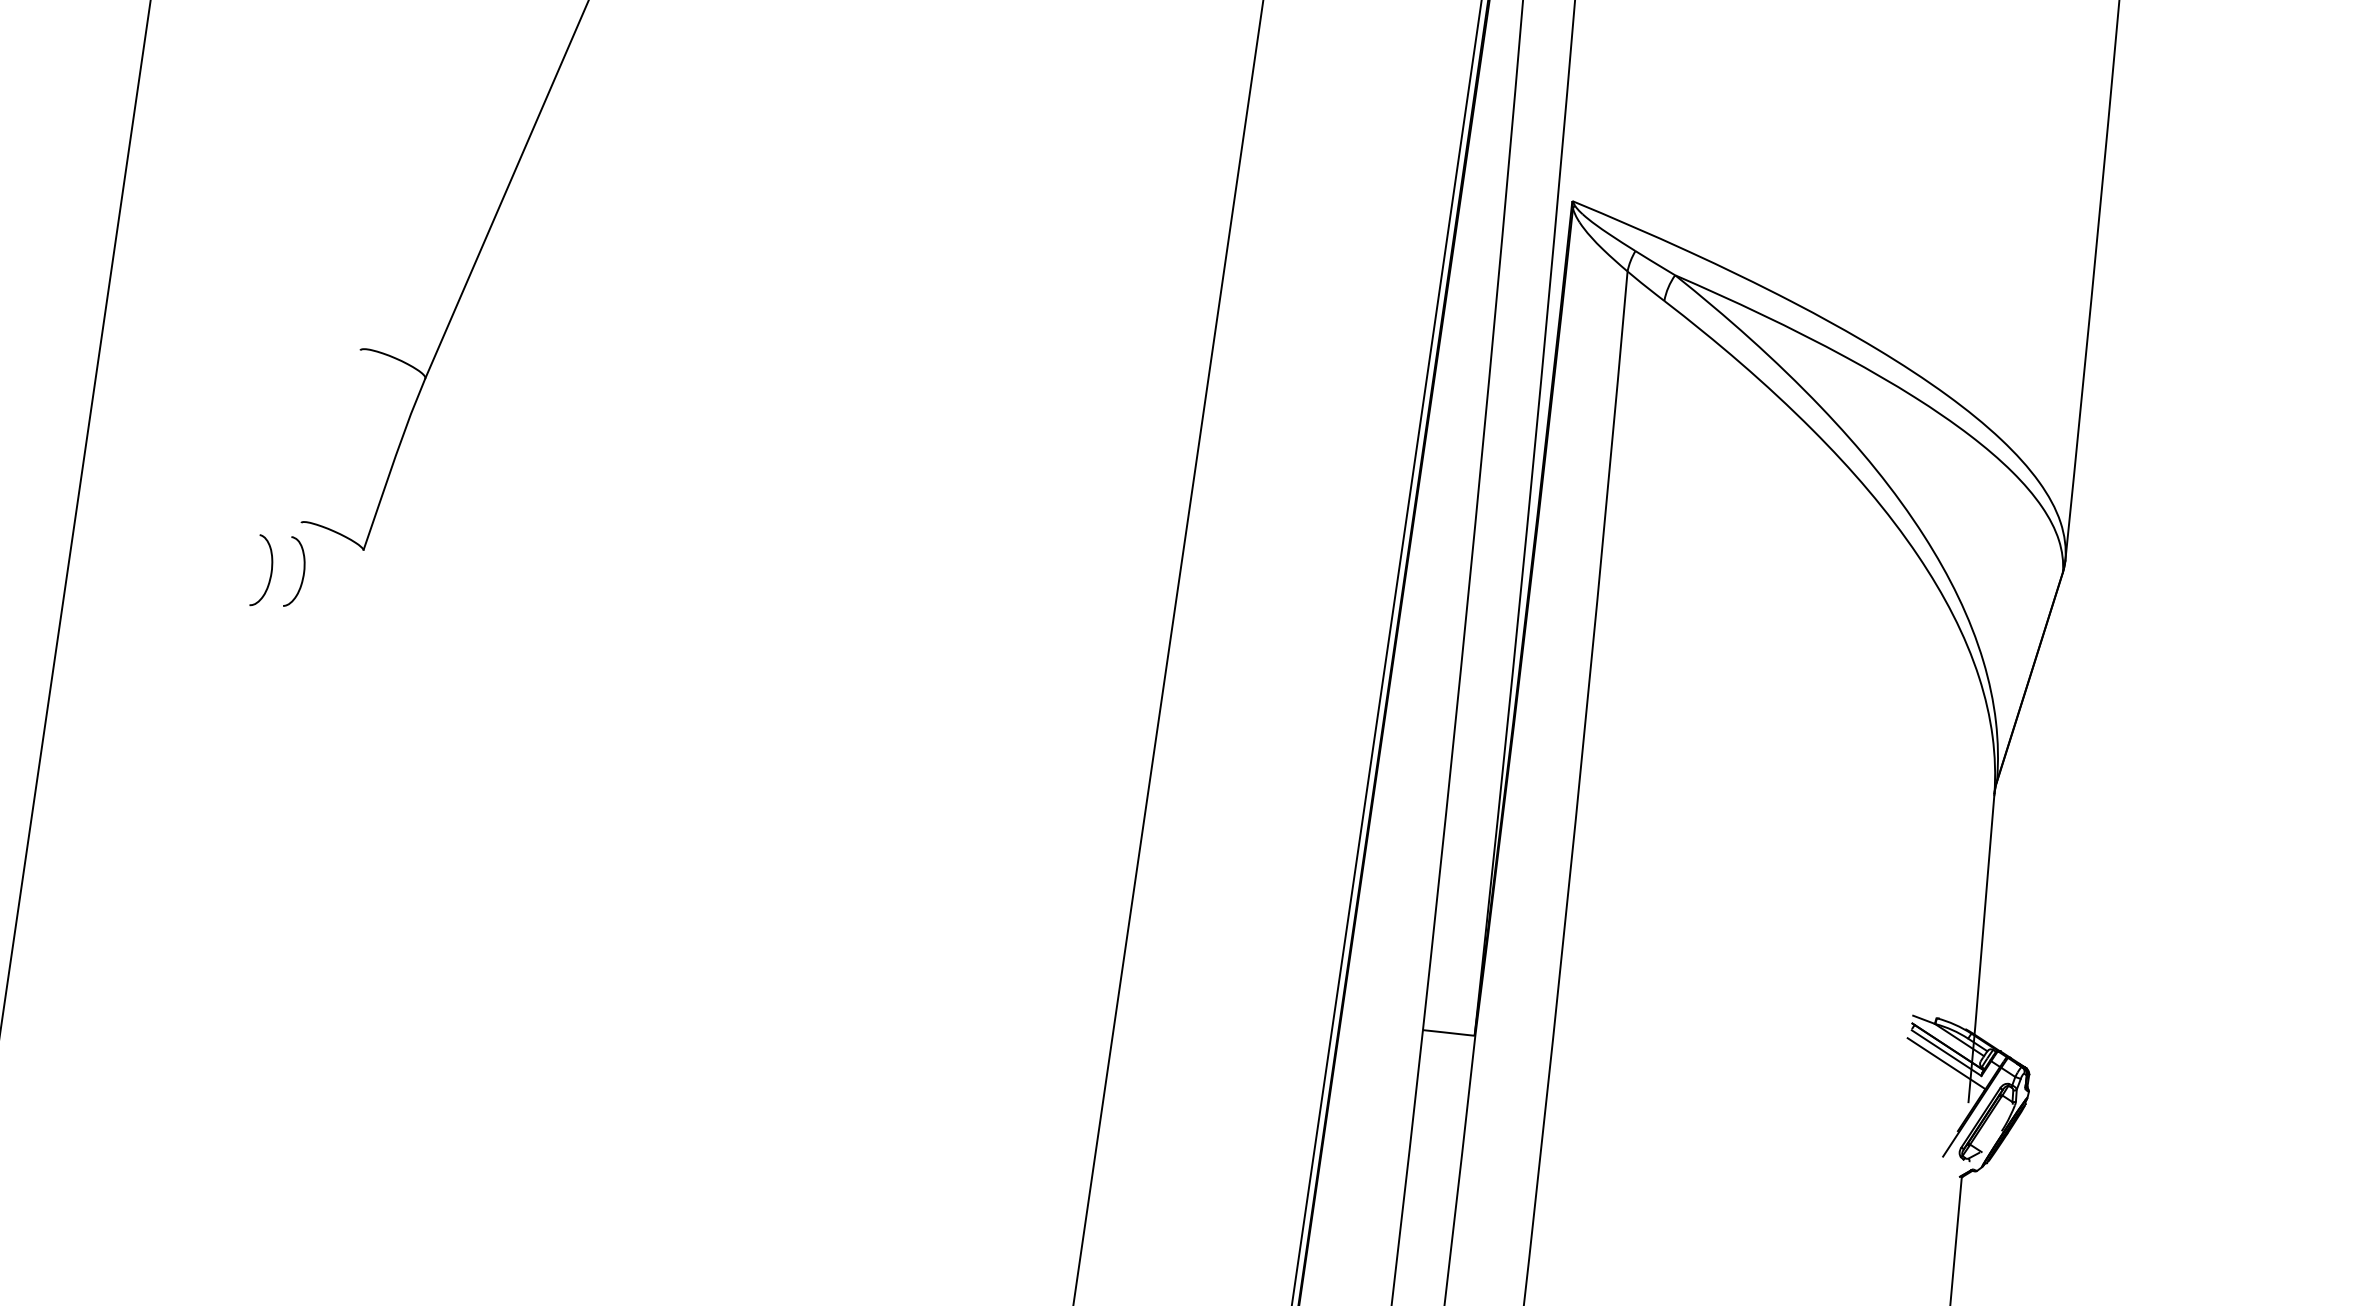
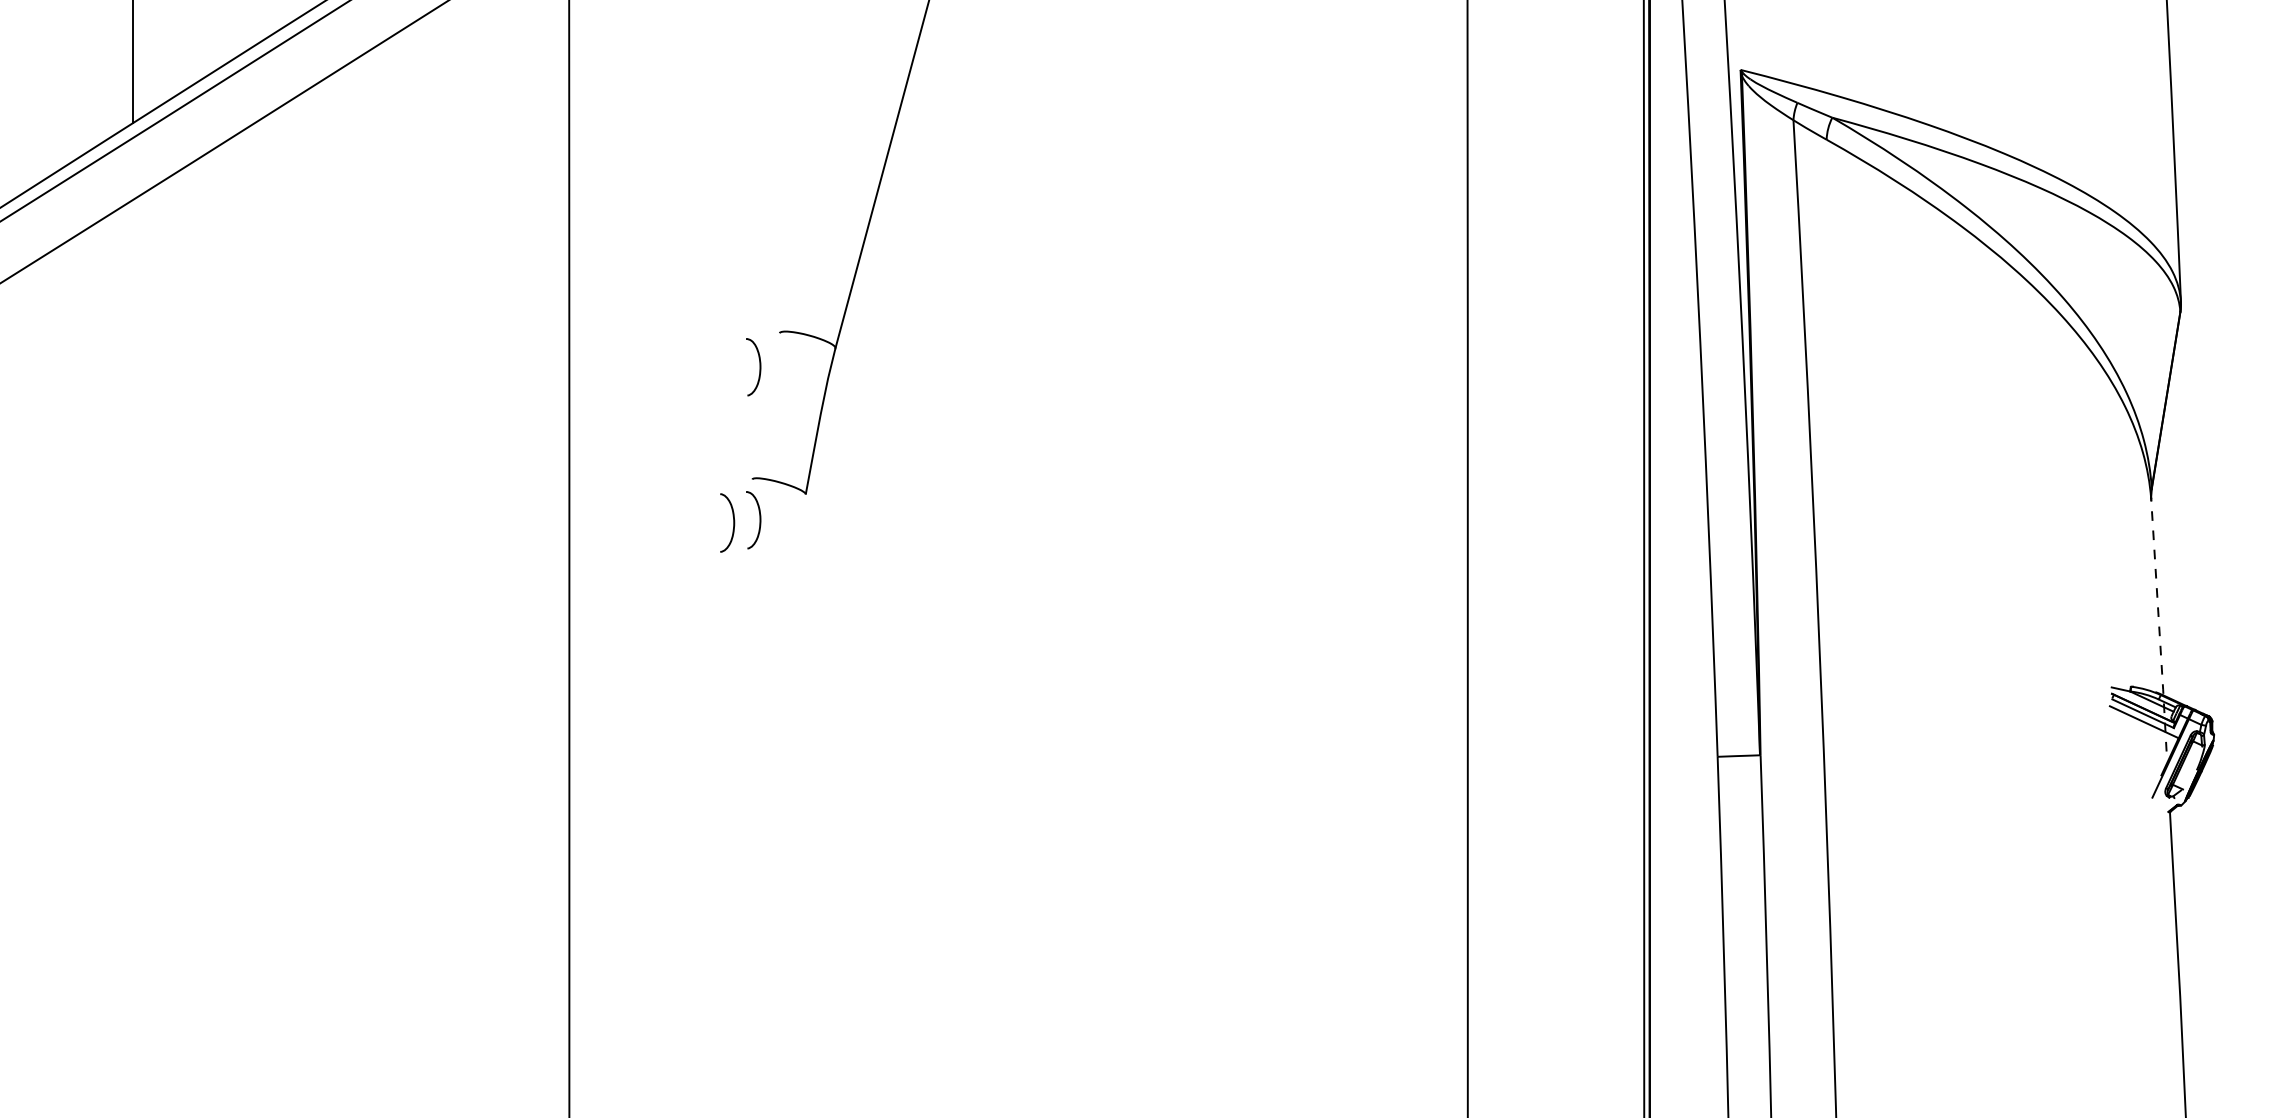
curve: (329, 388) -> (759, 367), added
line: (1981, 950) -> (2159, 626), solid -> dashed

